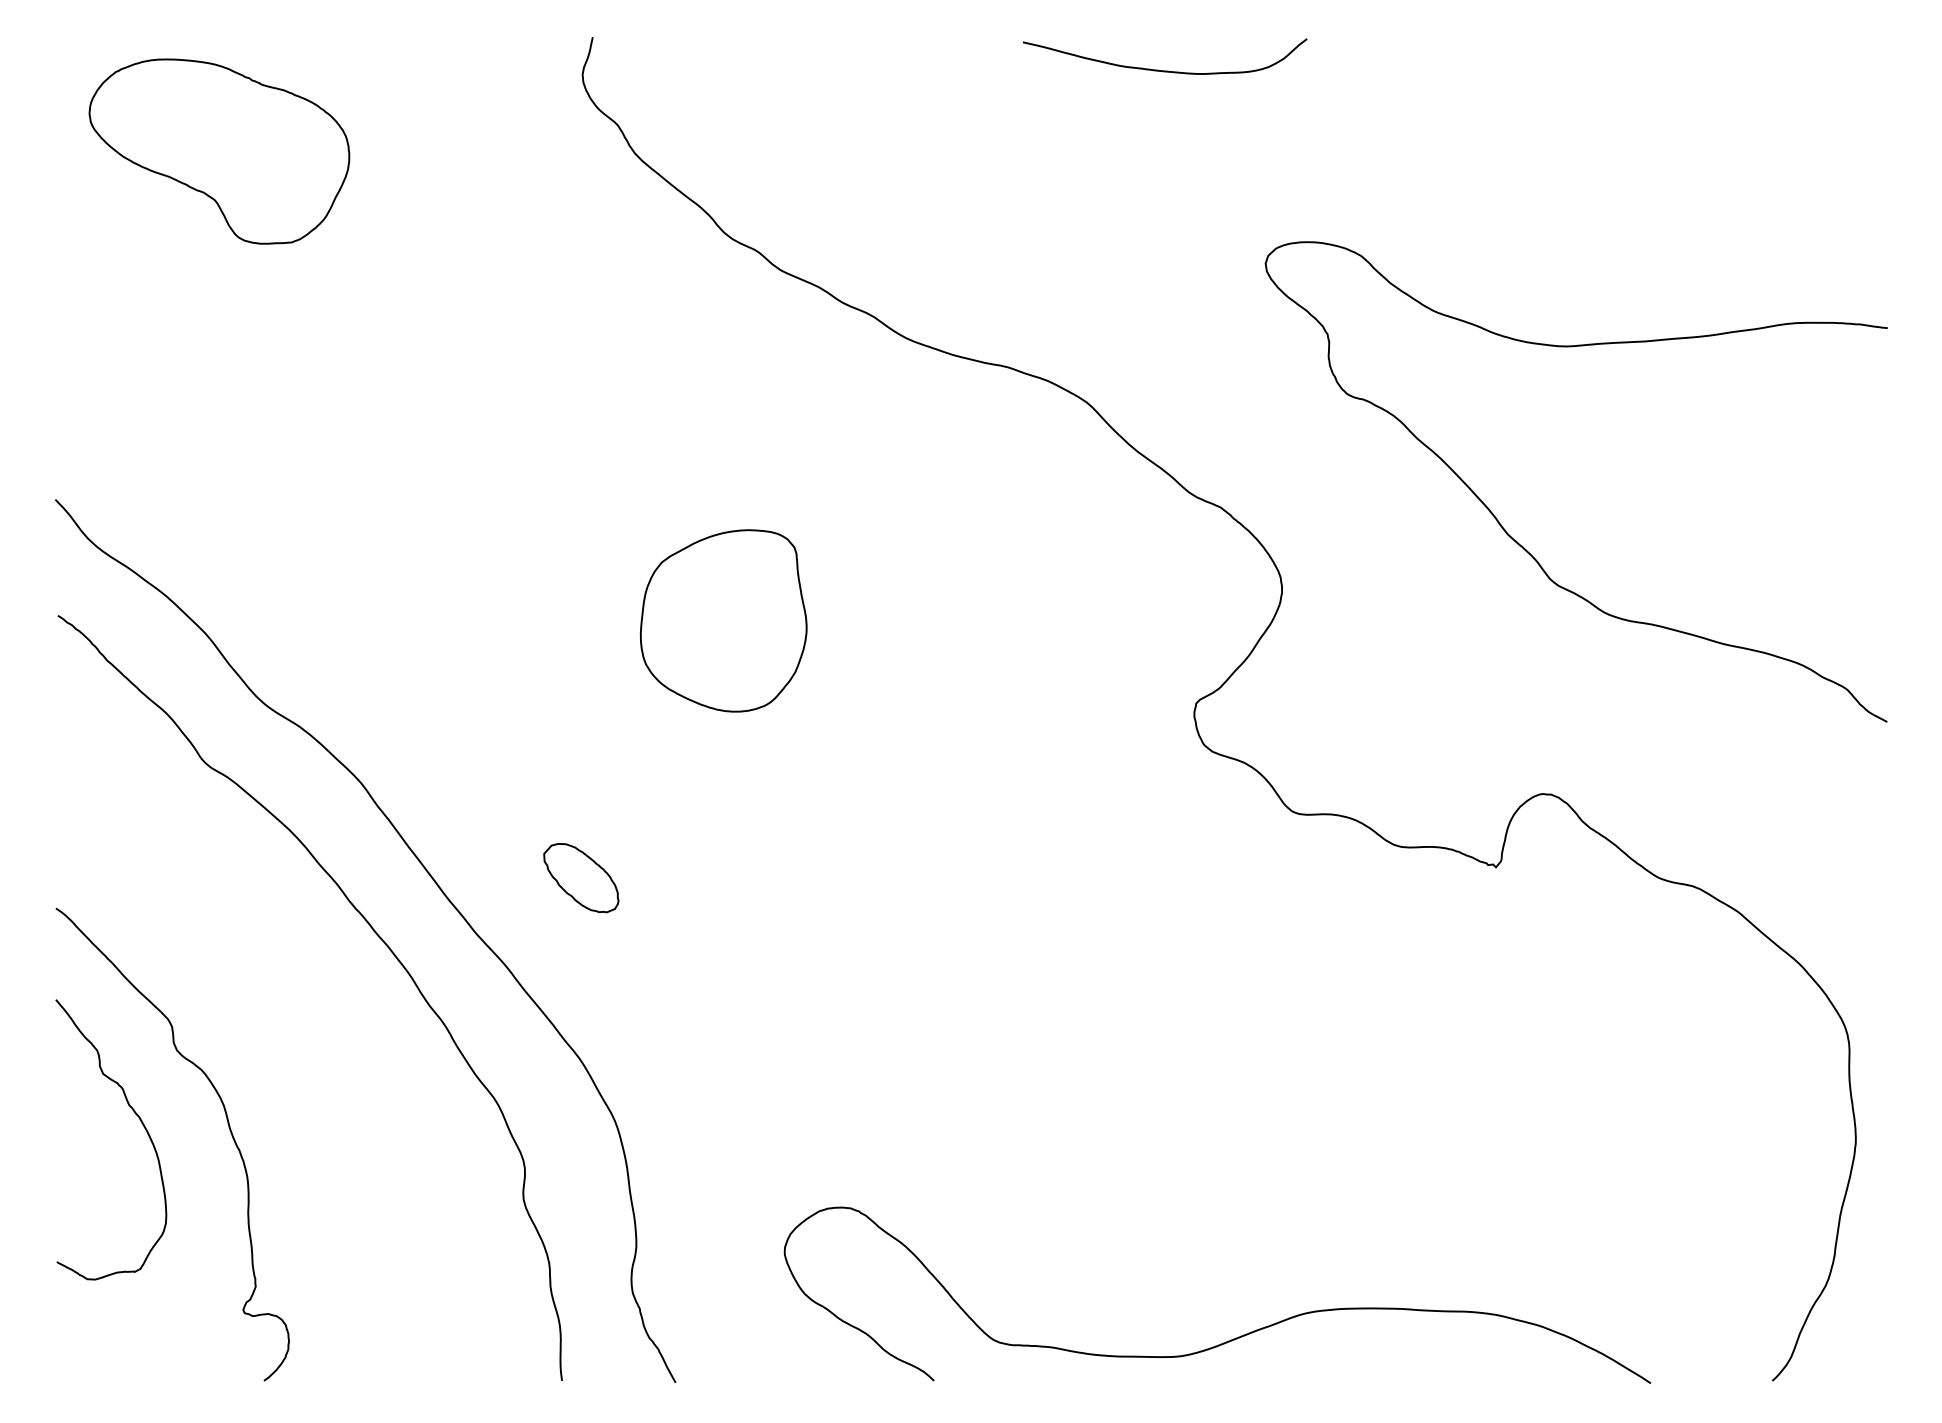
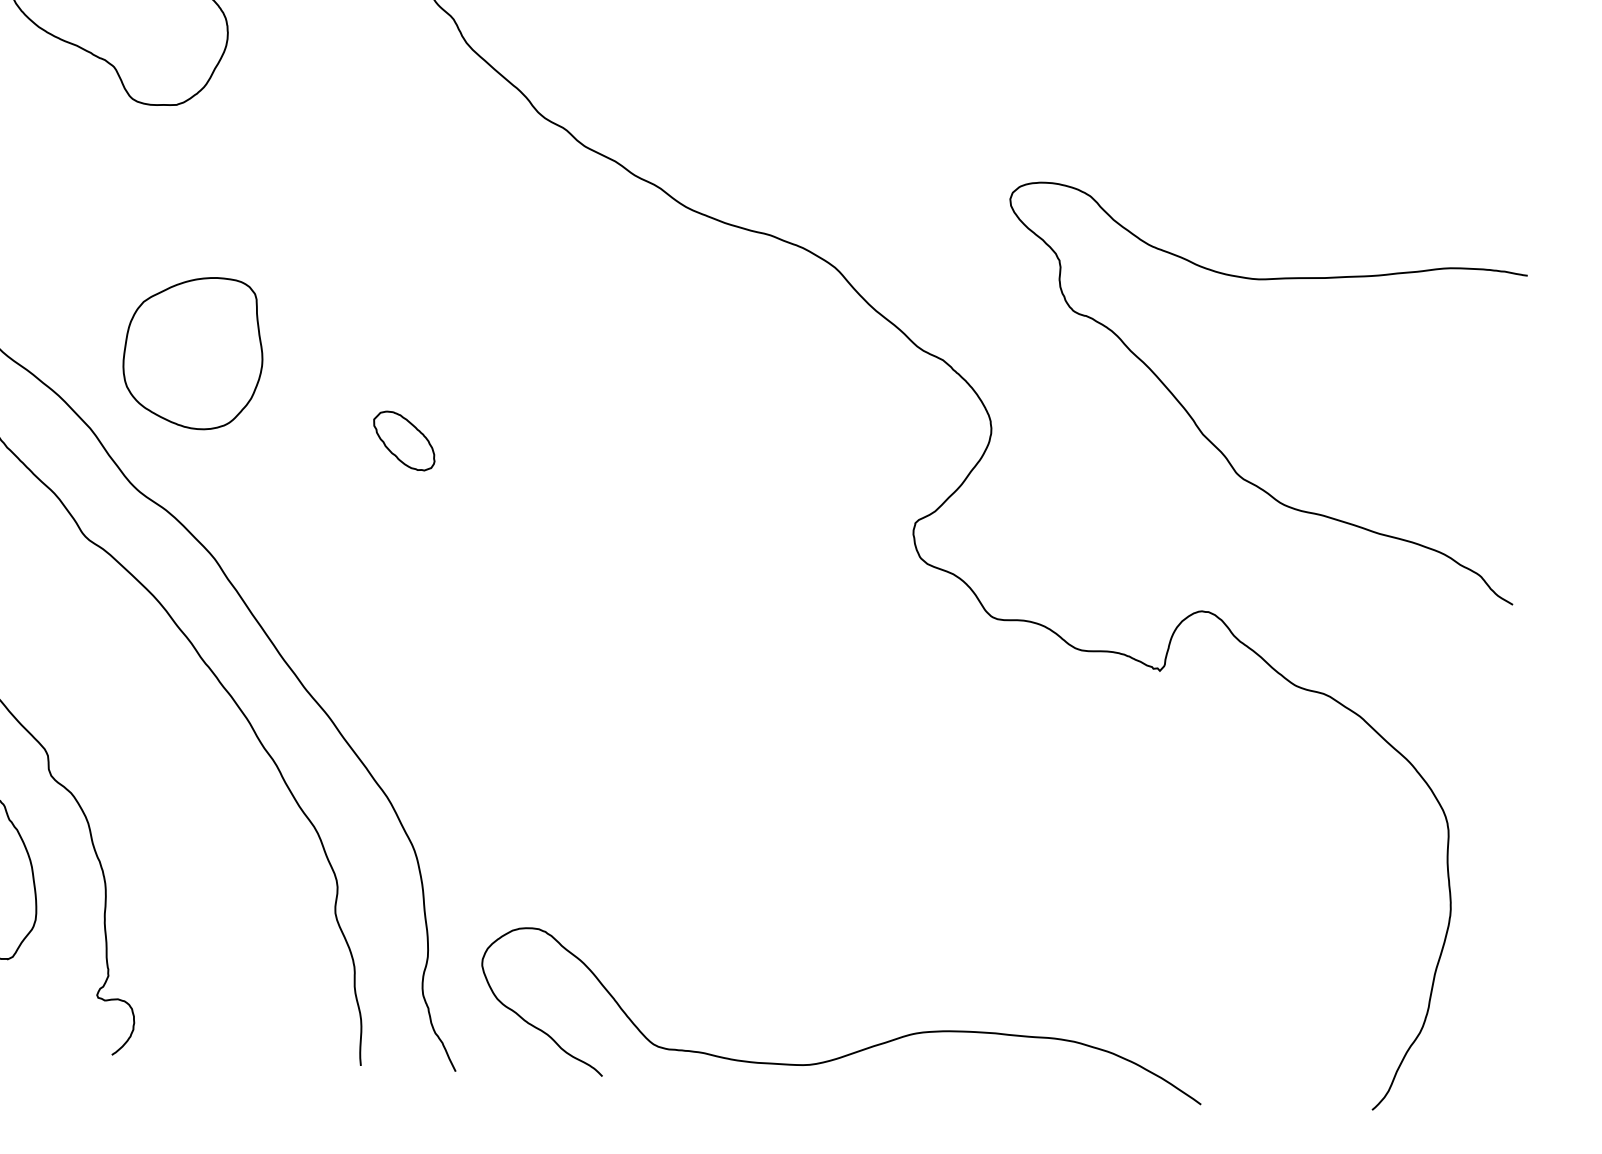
curve: (1522, 545) -> (1214, 444), moved
part: (723, 620) -> (193, 352), moved
part: (581, 878) -> (404, 441), moved
curve: (1233, 1338) -> (854, 1051), moved

